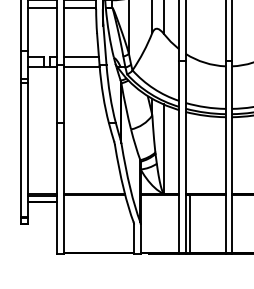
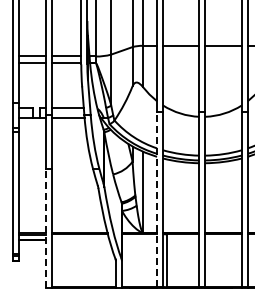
line: (179, 156) -> (157, 199), solid -> dashed
line: (56, 188) -> (45, 228), solid -> dashed

